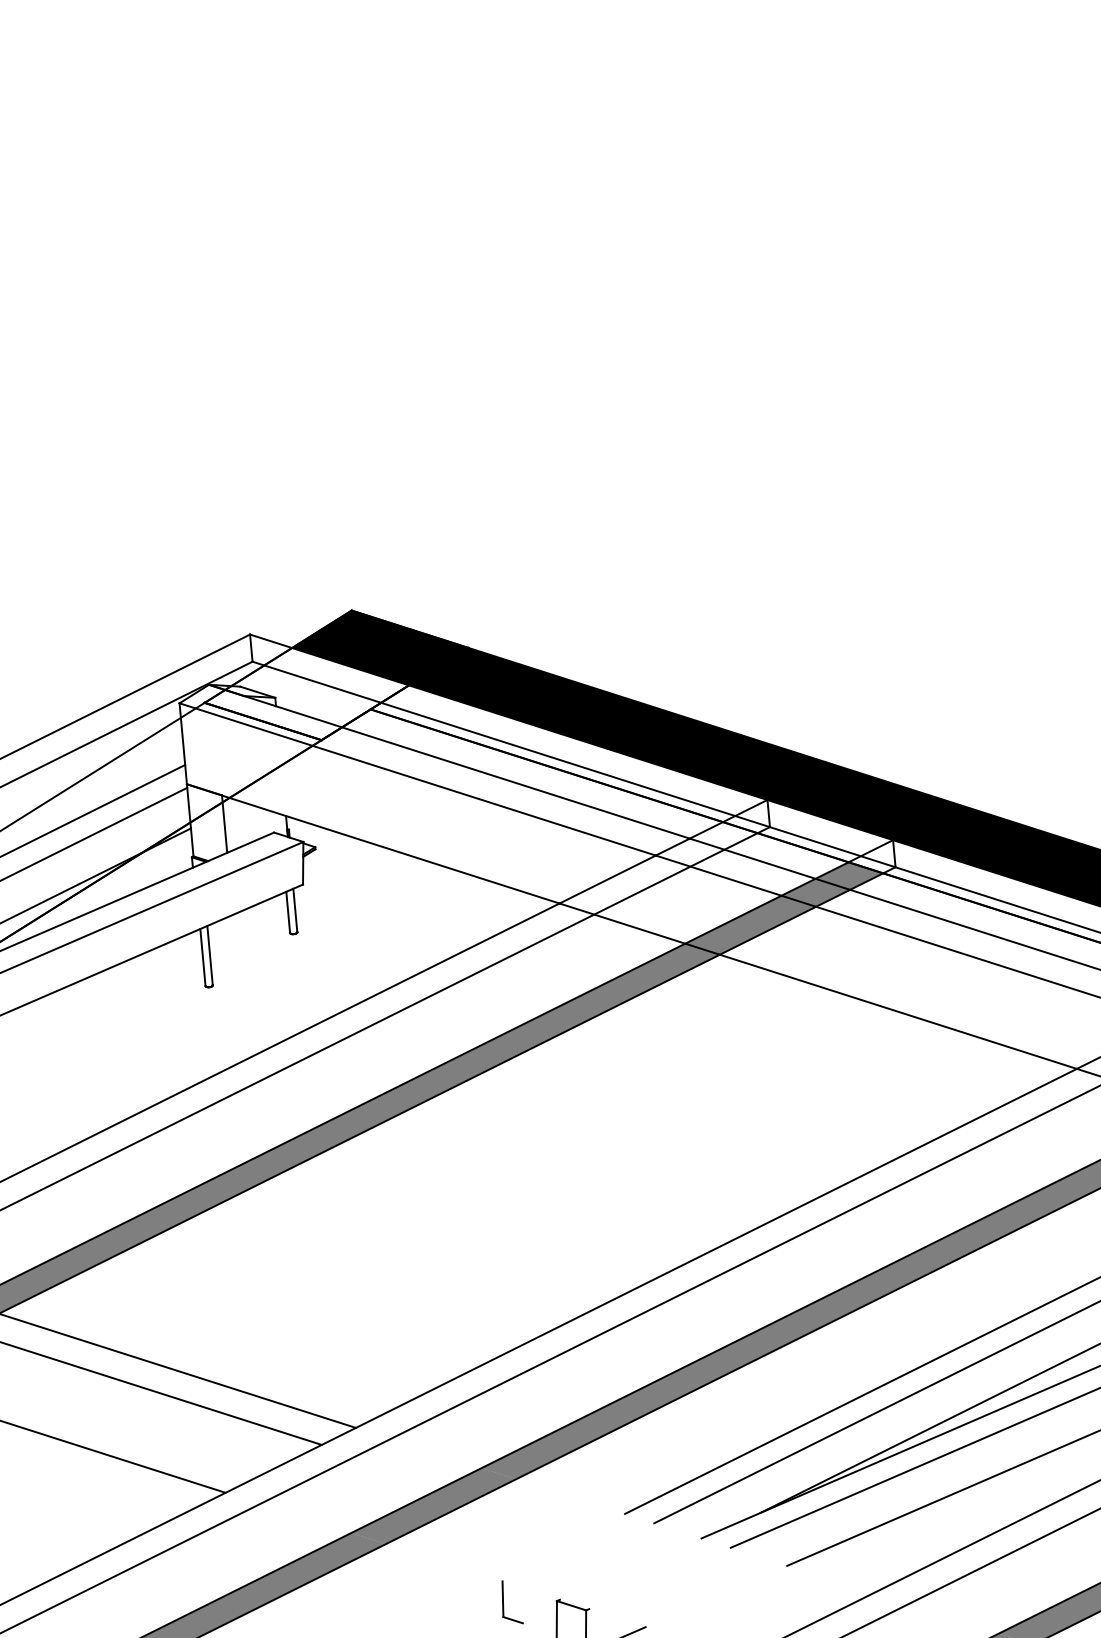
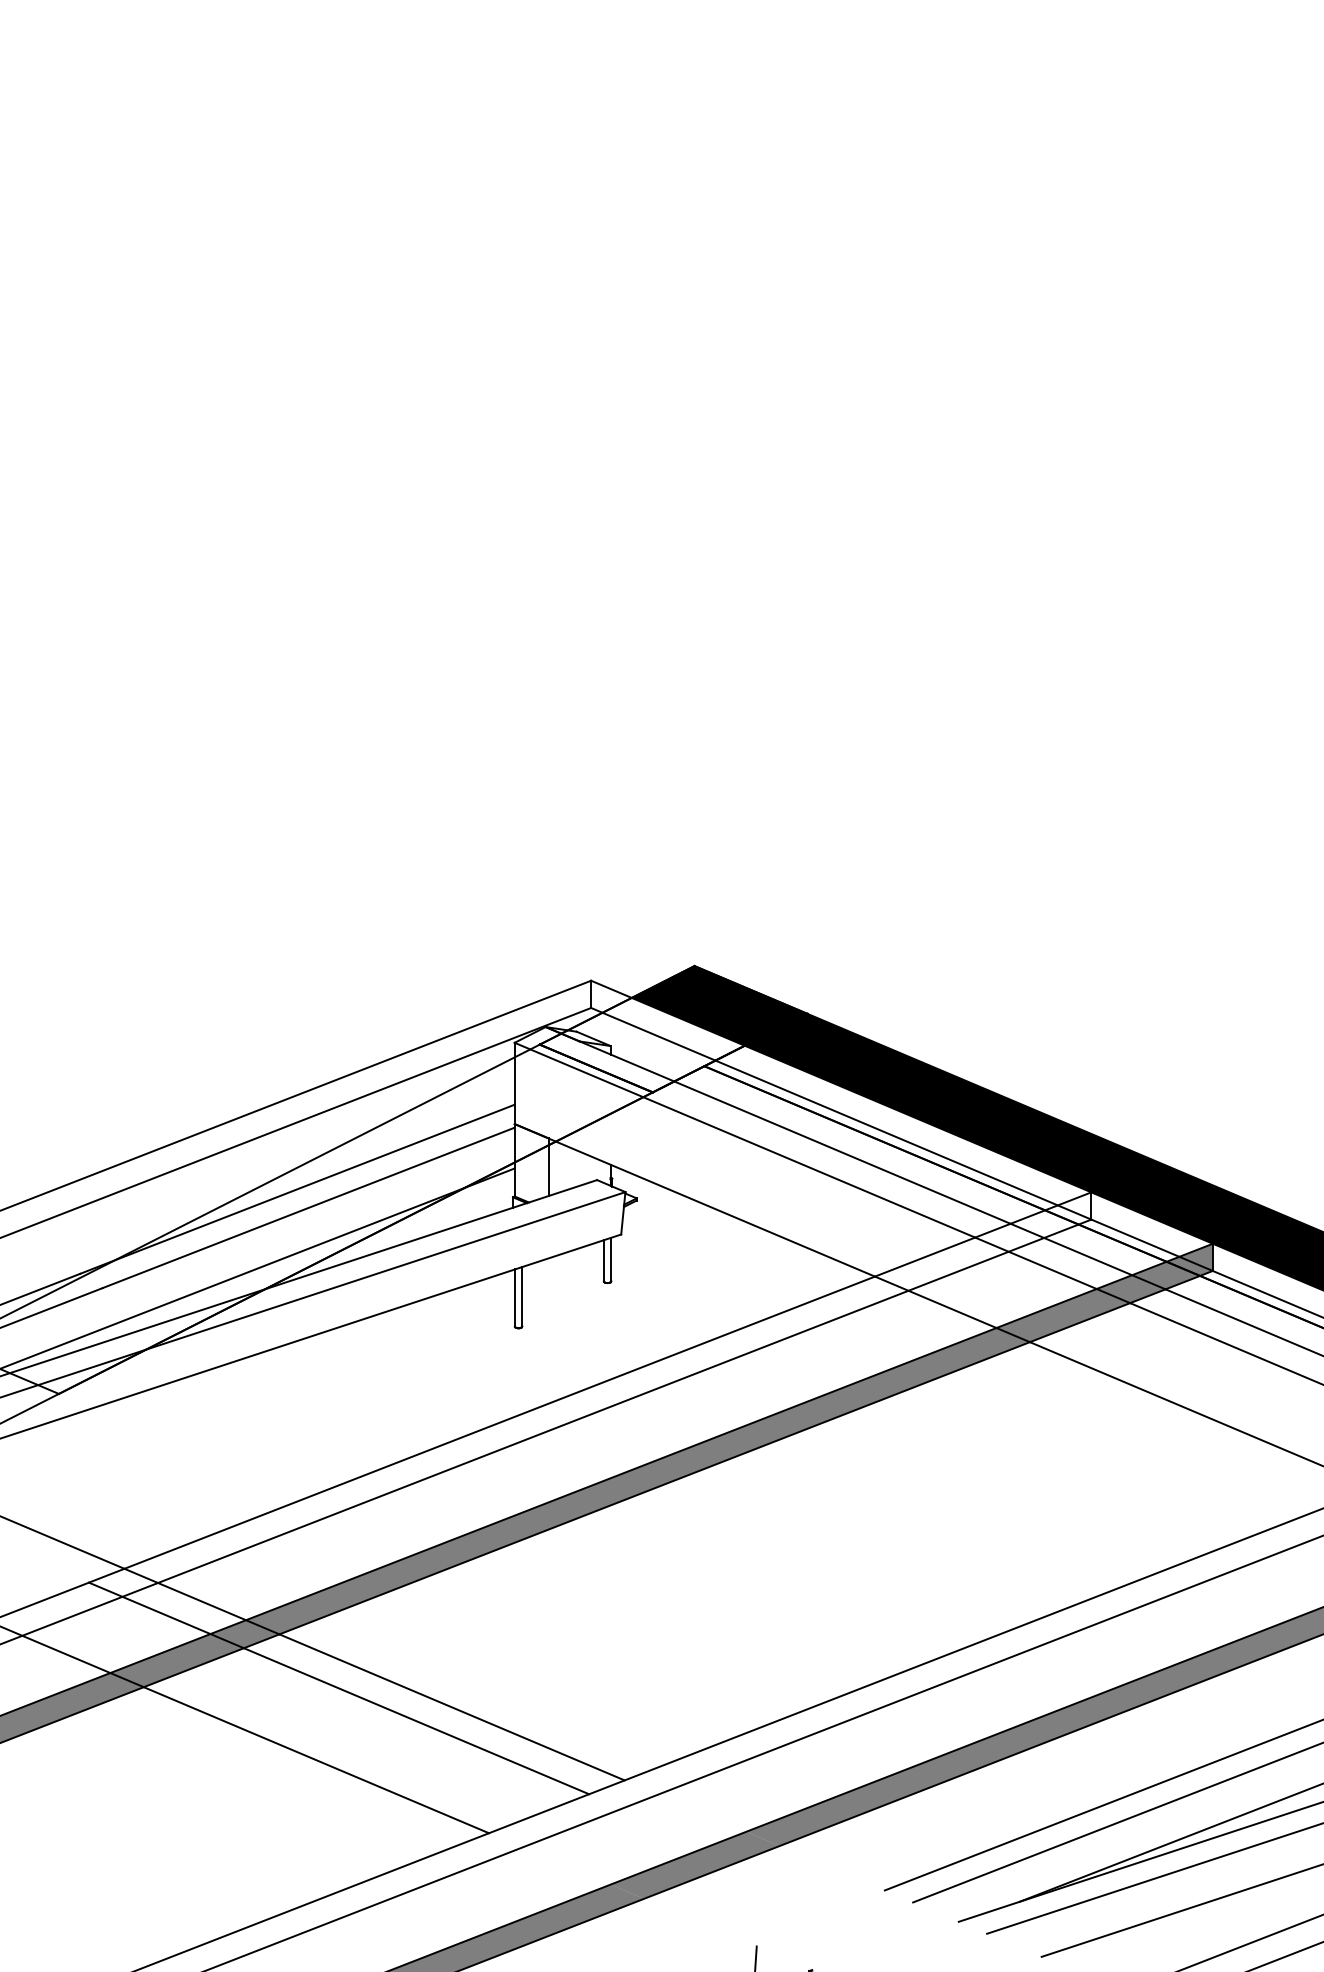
fill: (871, 857) -> (1189, 1259), added

